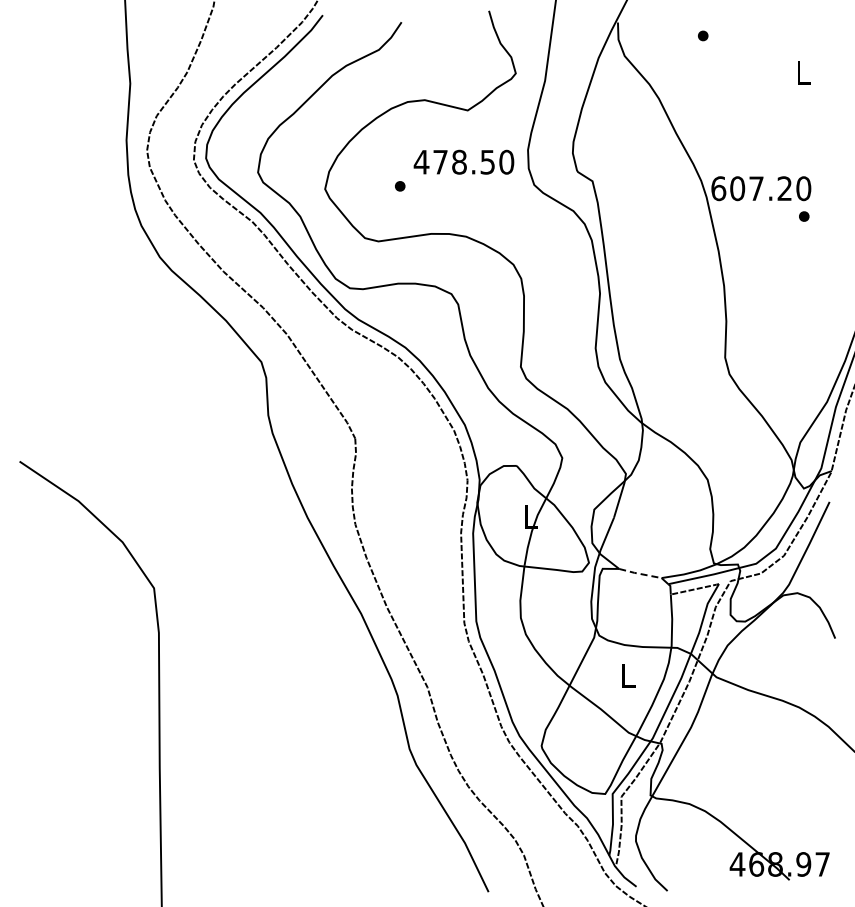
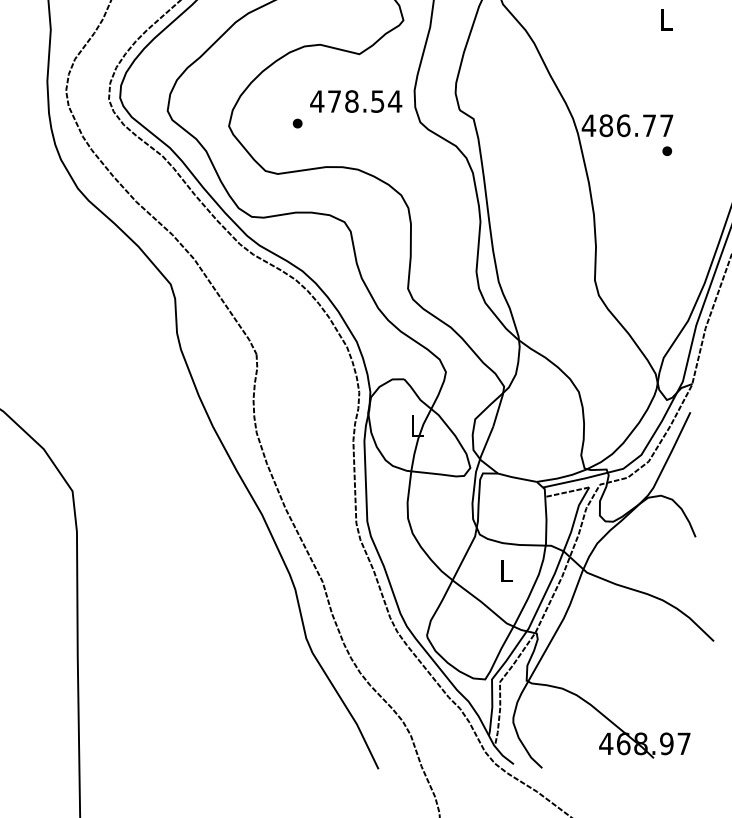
text: (506, 161) -> (394, 100), 478.50 -> 478.54
text: (760, 188) -> (627, 125), 607.20 -> 486.77
line: (640, 573) -> (517, 477), dashed -> solid

